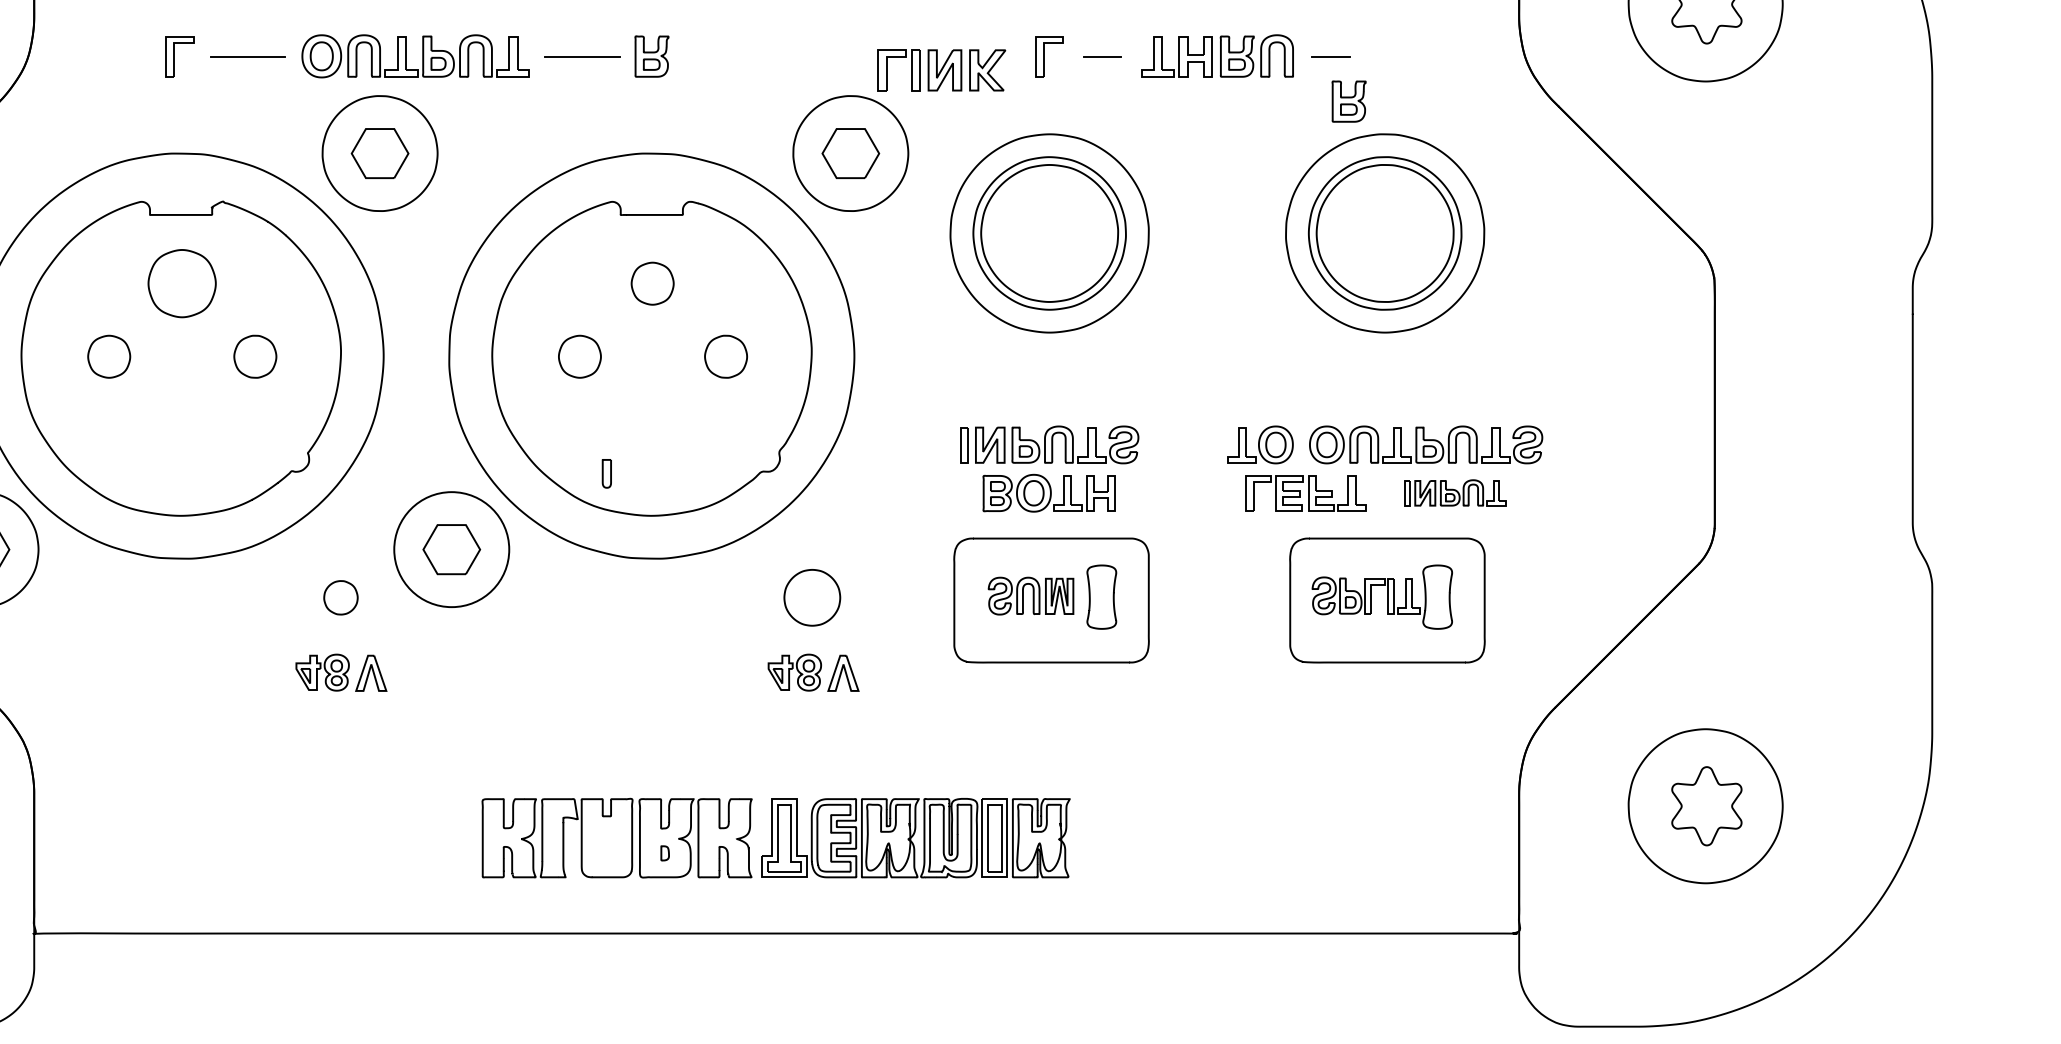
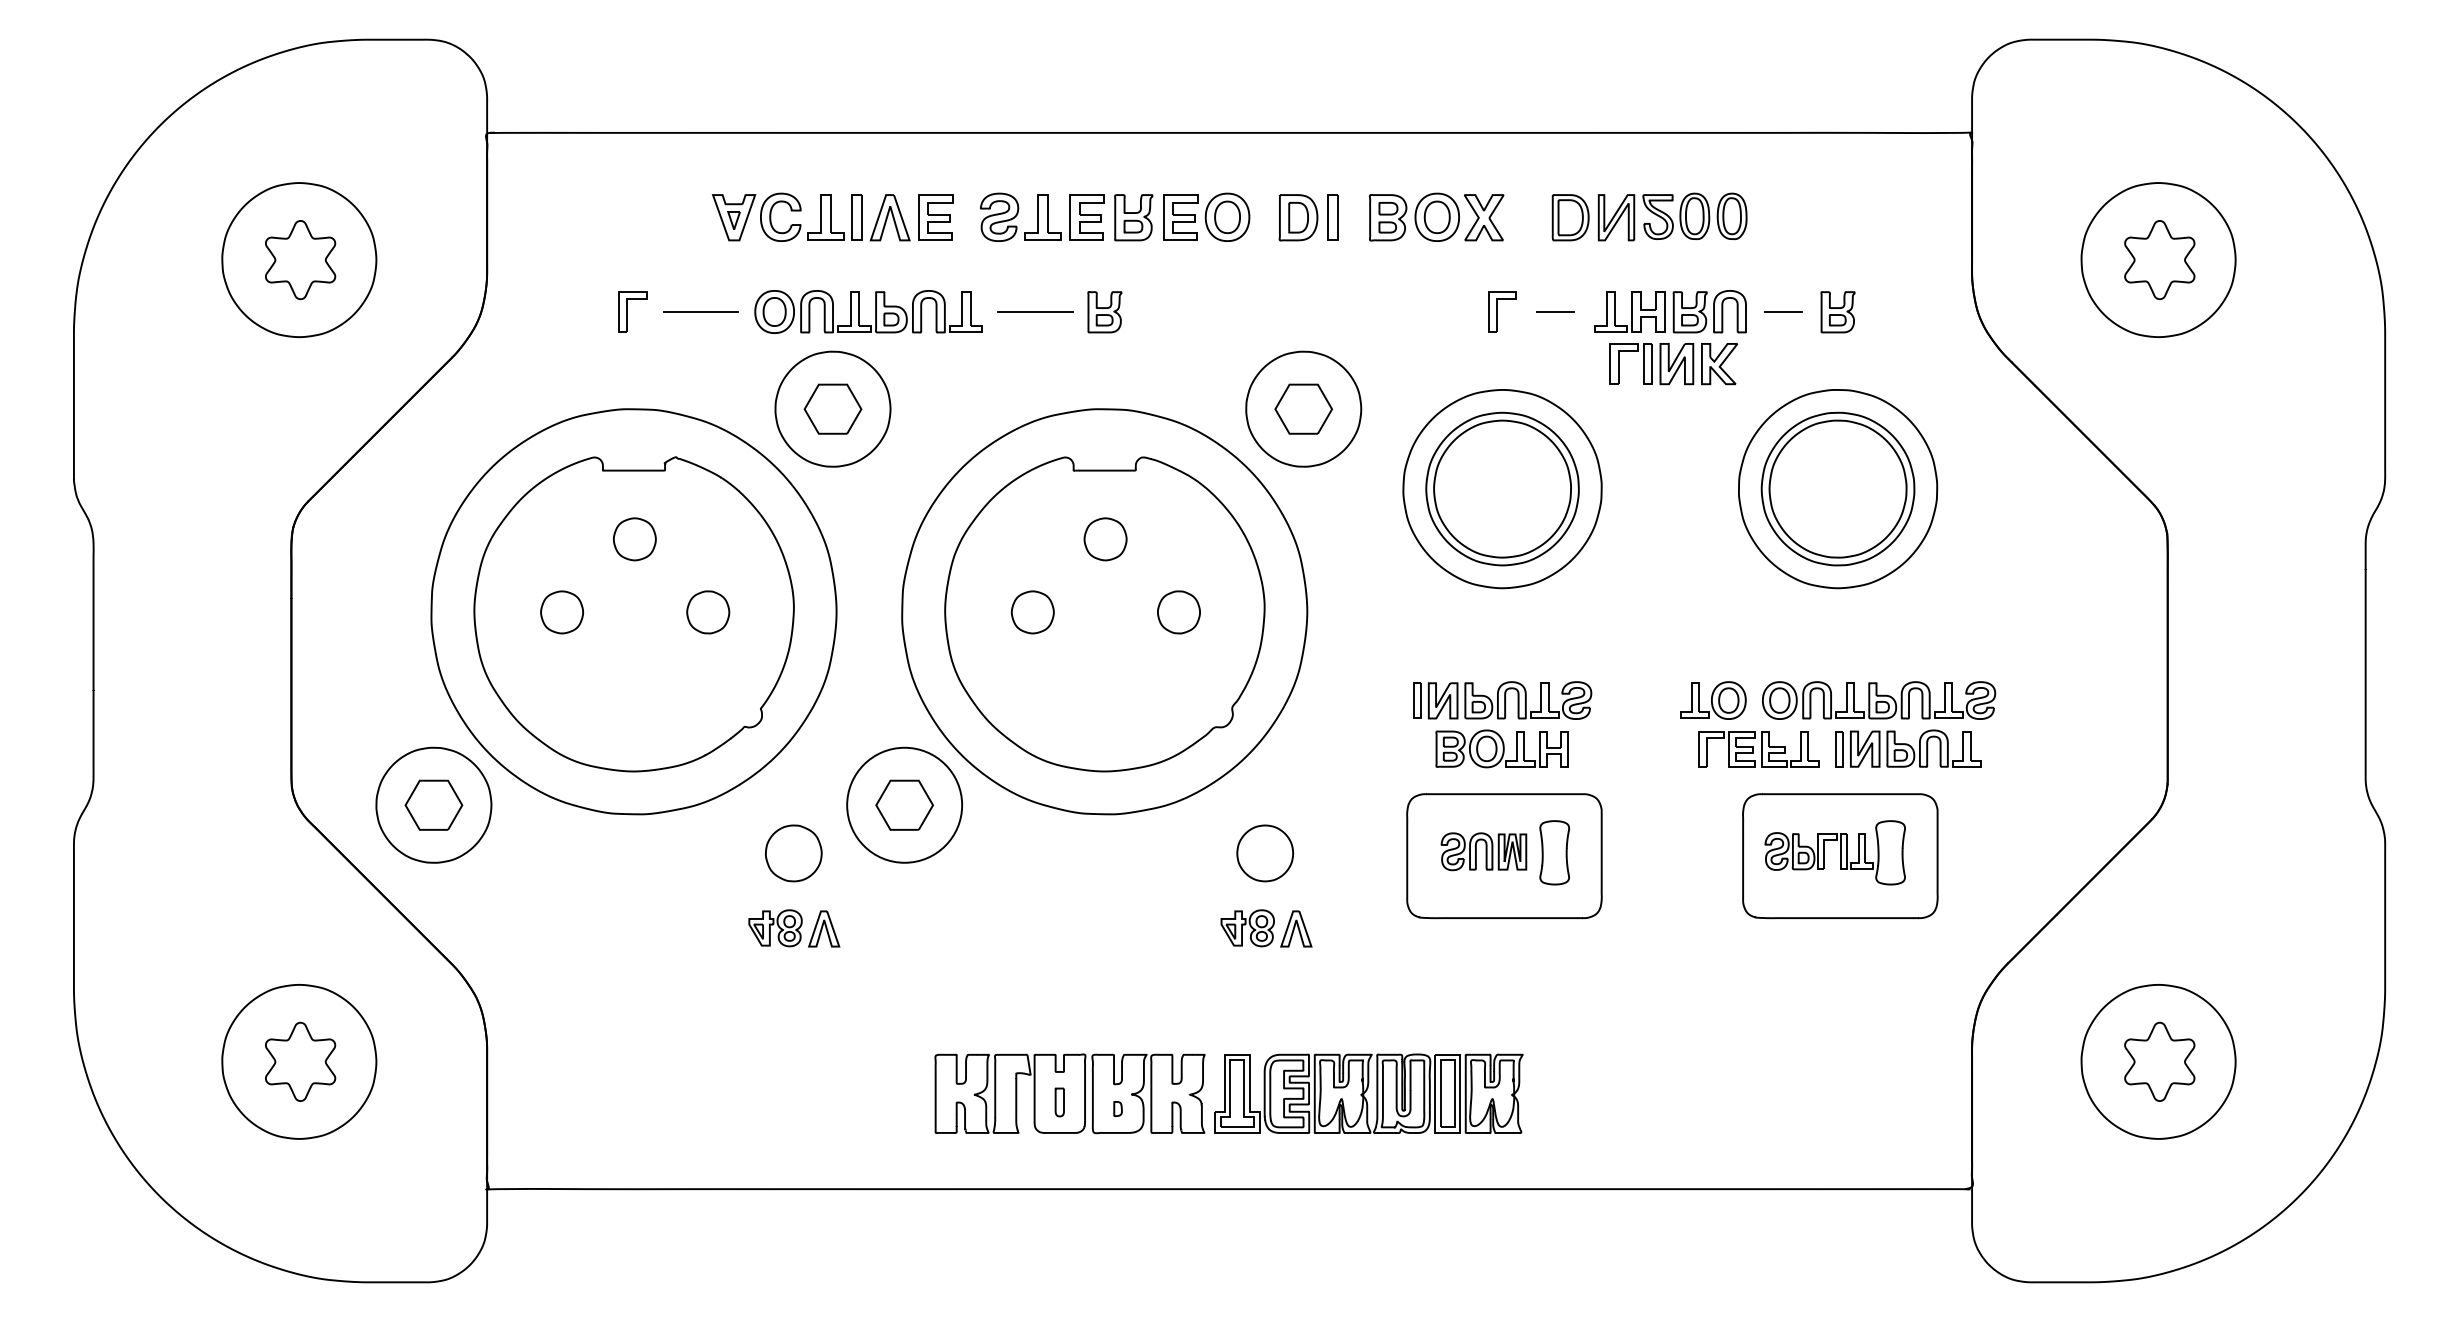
part: (941, 70) -> (1673, 364), moved
part: (1348, 101) -> (1837, 312), moved
part: (181, 283) -> (634, 539), size x0.62
part: (606, 473) -> (1059, 1102), moved
part: (1455, 492) -> (1908, 748), size x1.43
part: (340, 597) -> (793, 853), size x1.67

